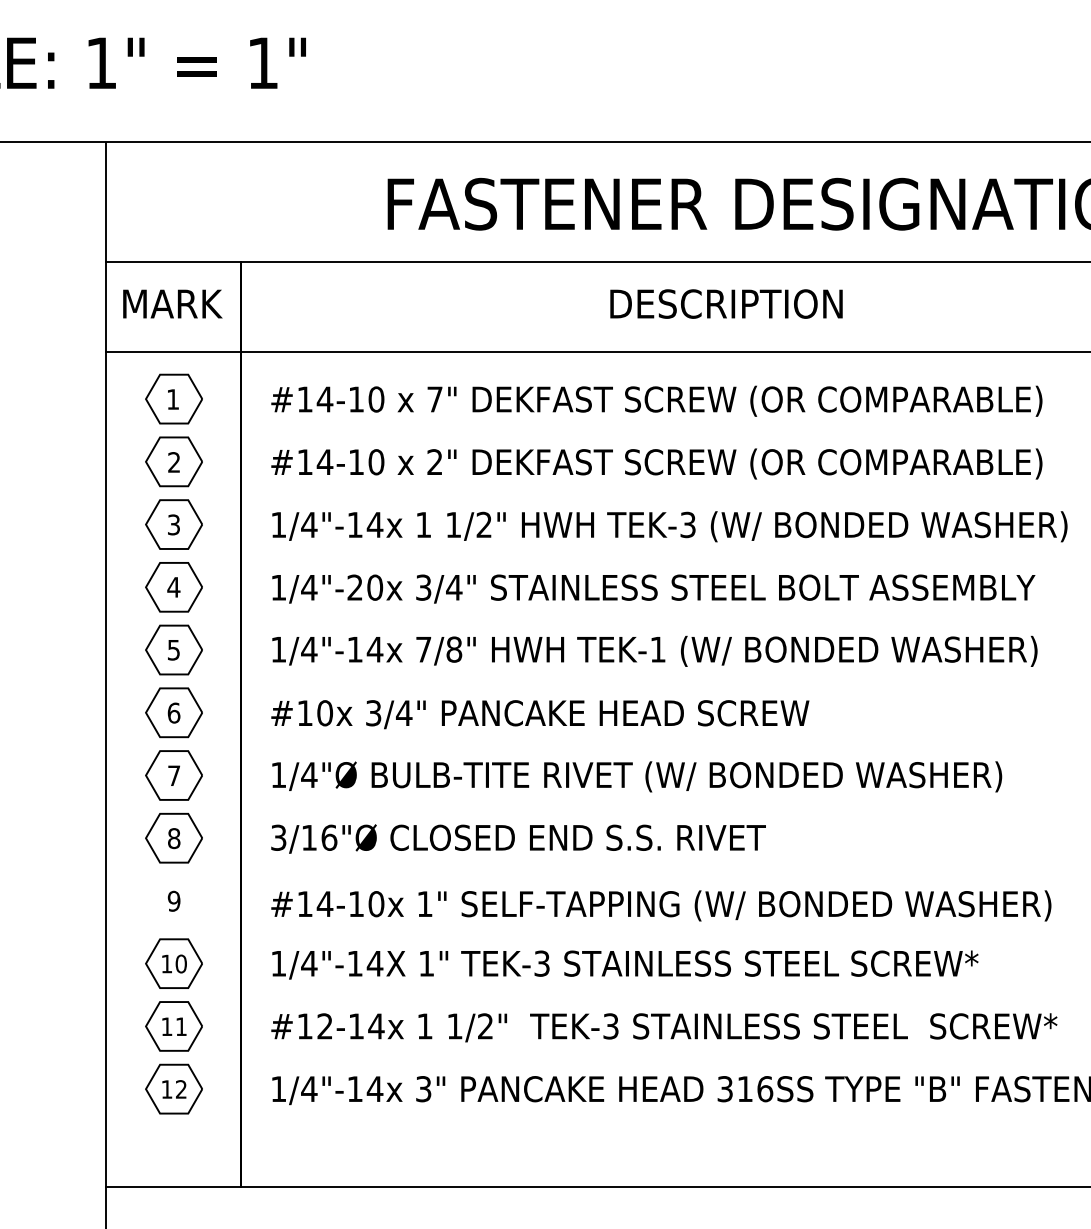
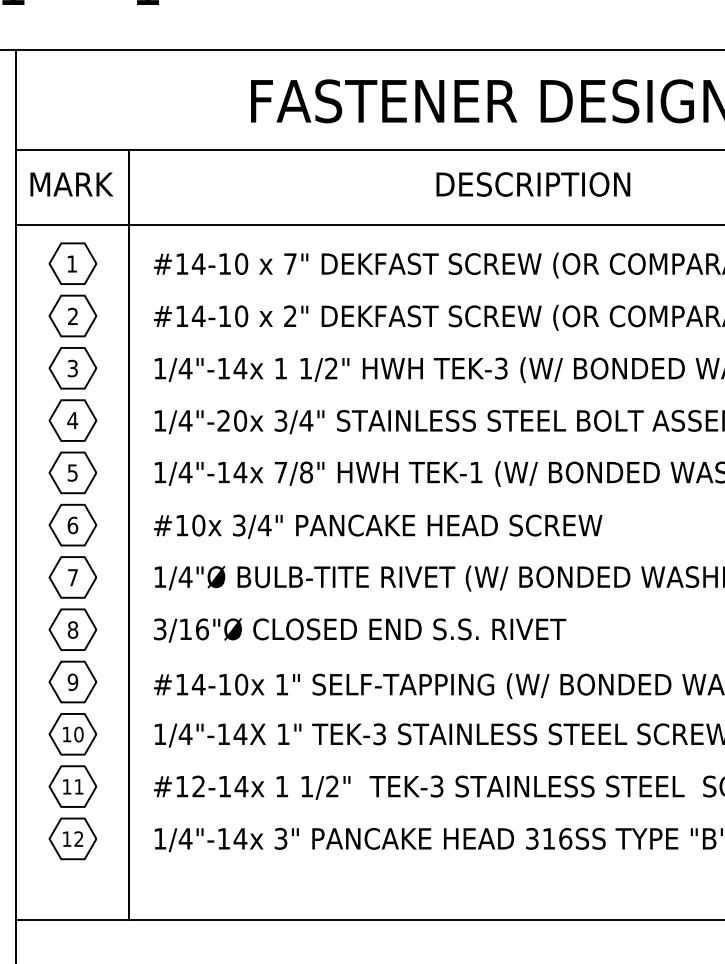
part: (173, 900) -> (72, 681), added

